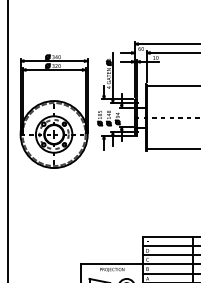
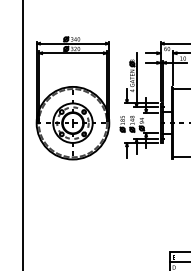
part: (53, 111) -> (72, 98), moved

